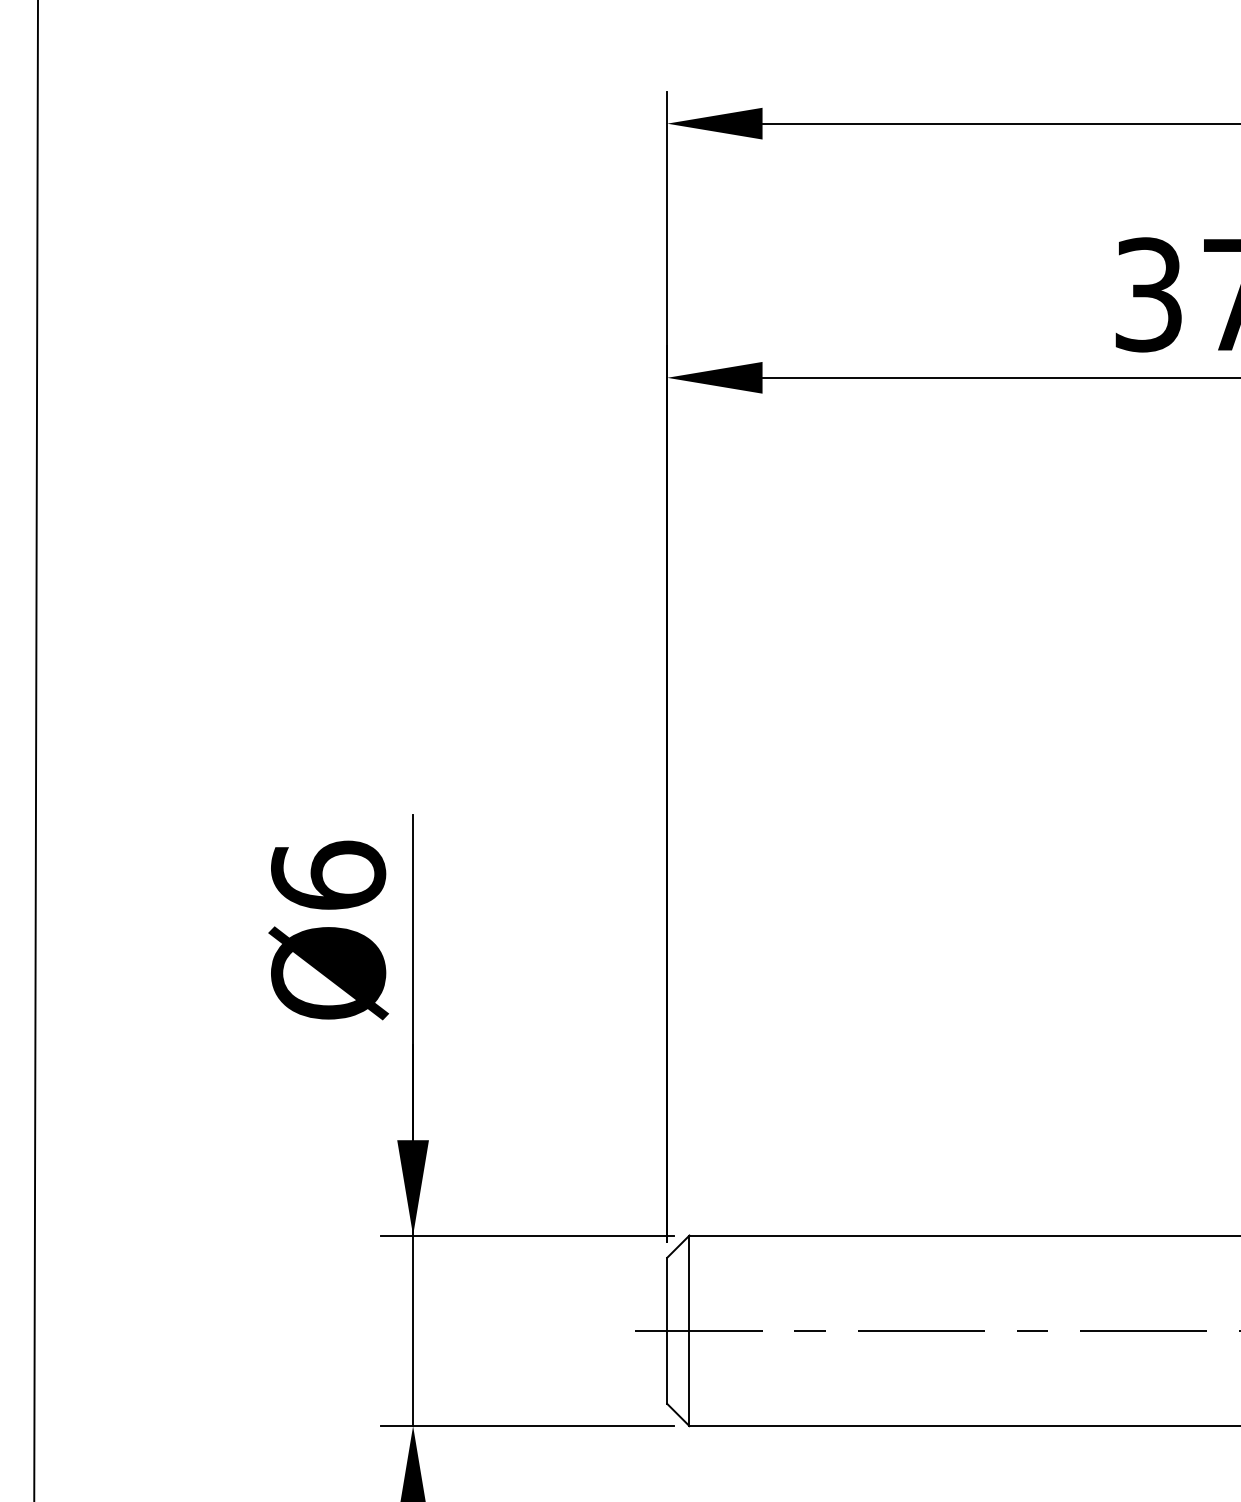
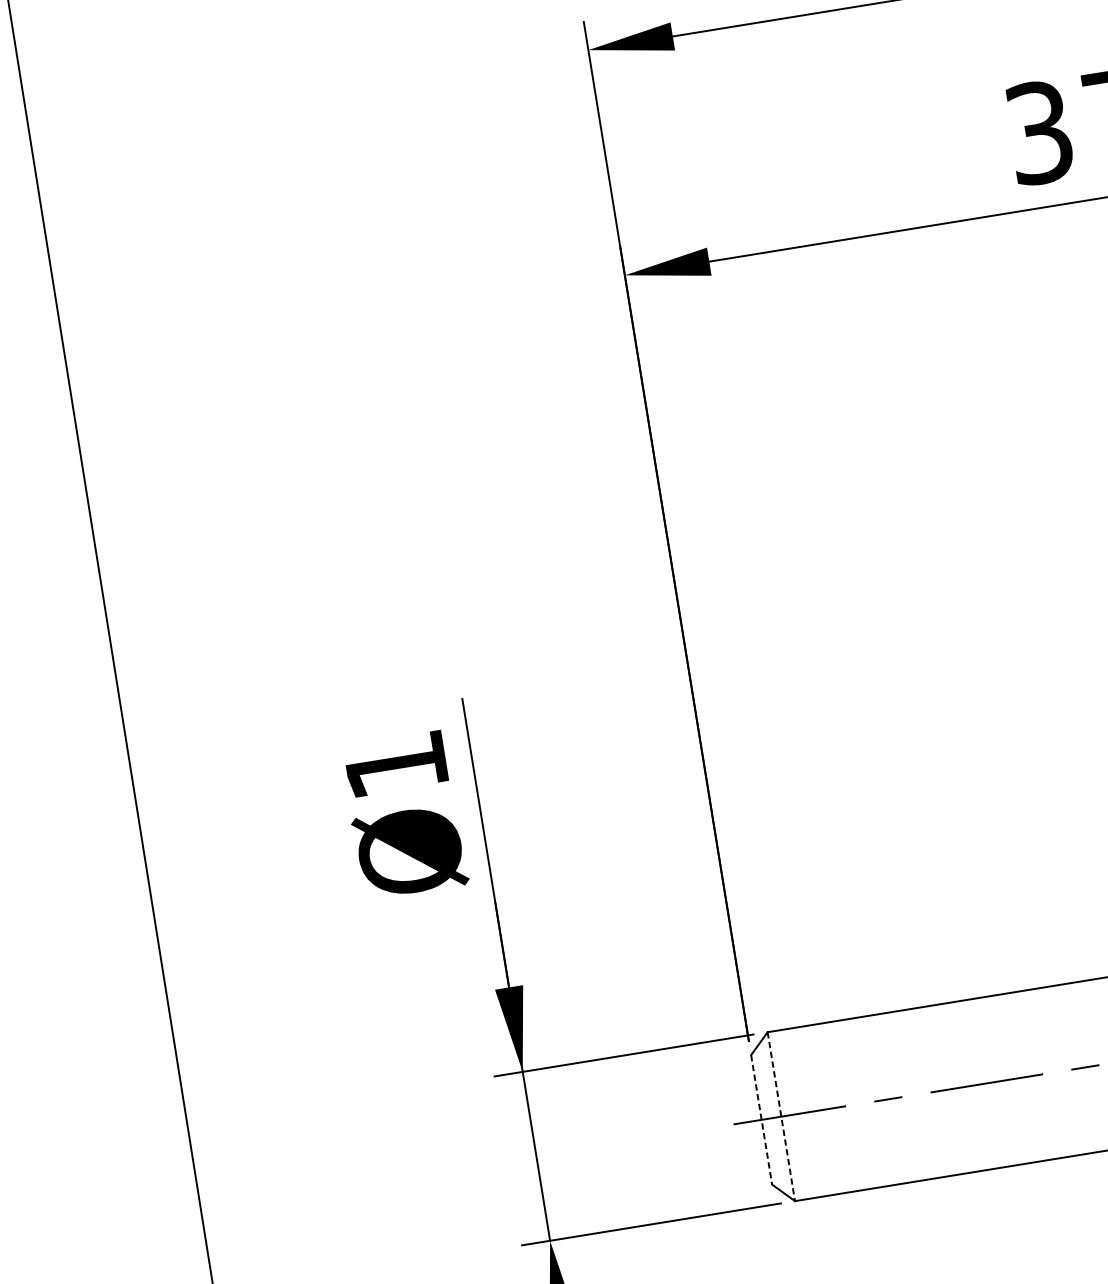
text: (328, 874) -> (395, 764), Ø6 -> Ø1
line: (667, 1331) -> (761, 1120), solid -> dashed
line: (689, 1331) -> (781, 1117), solid -> dashed

